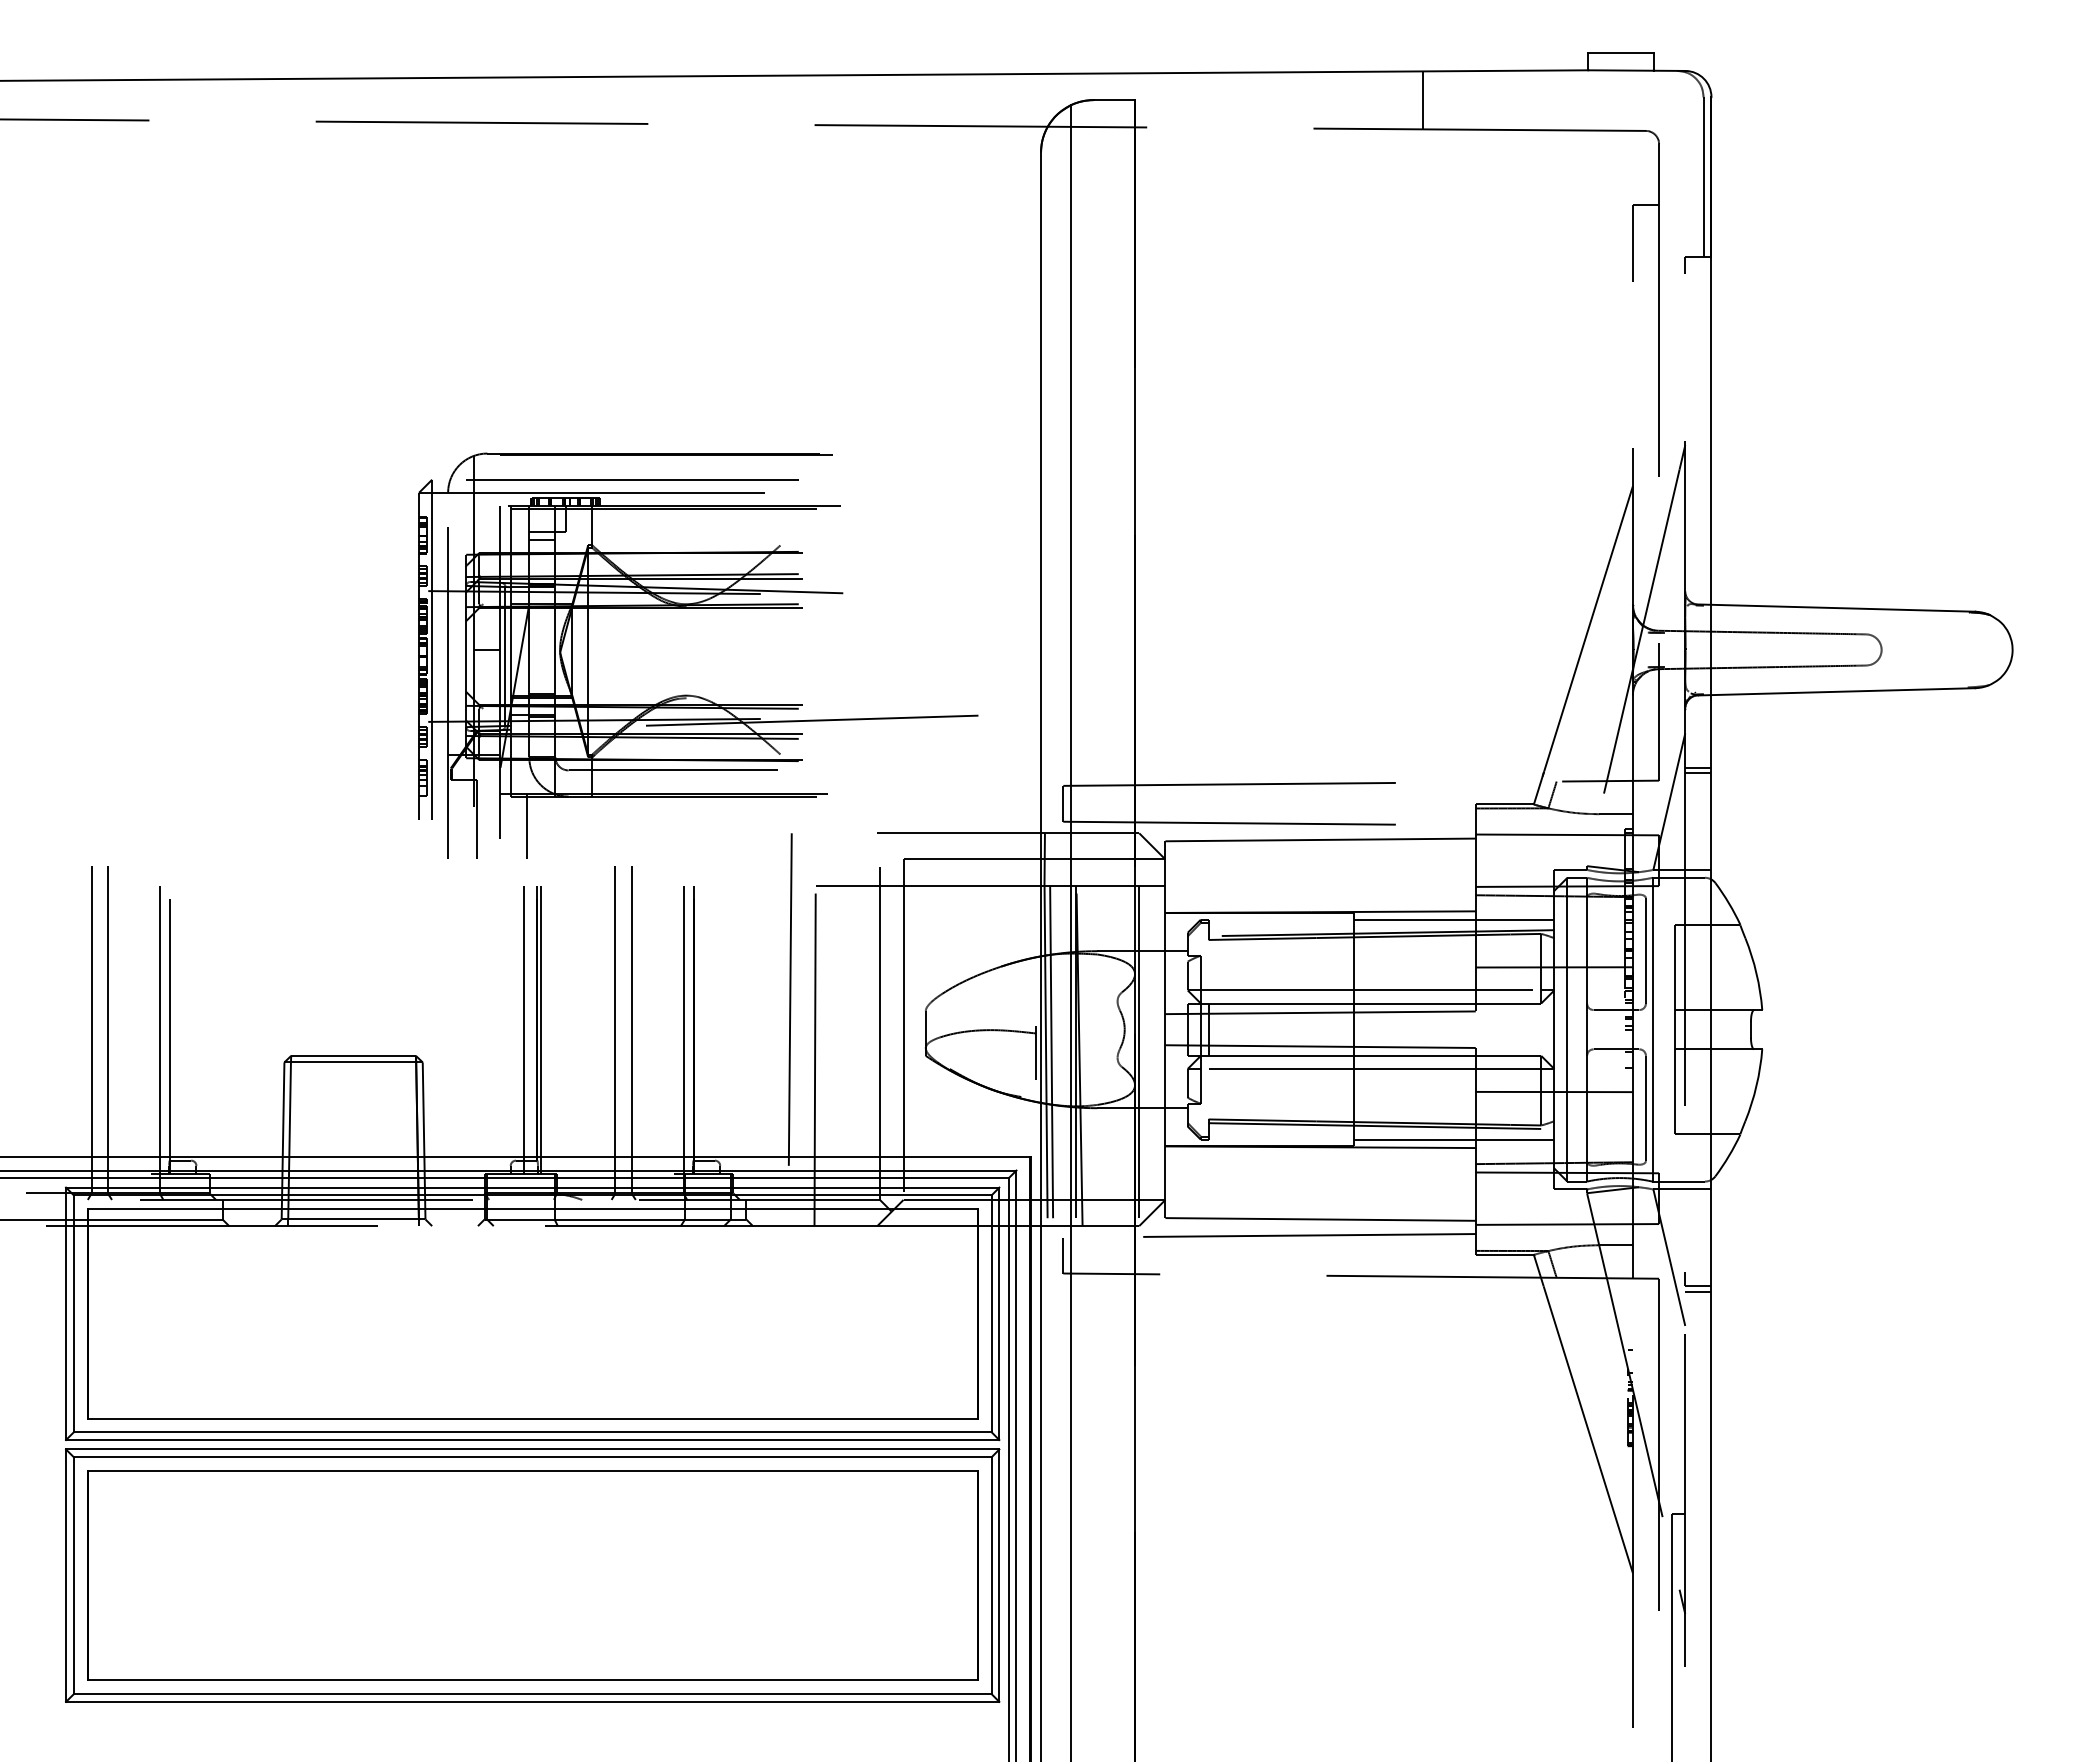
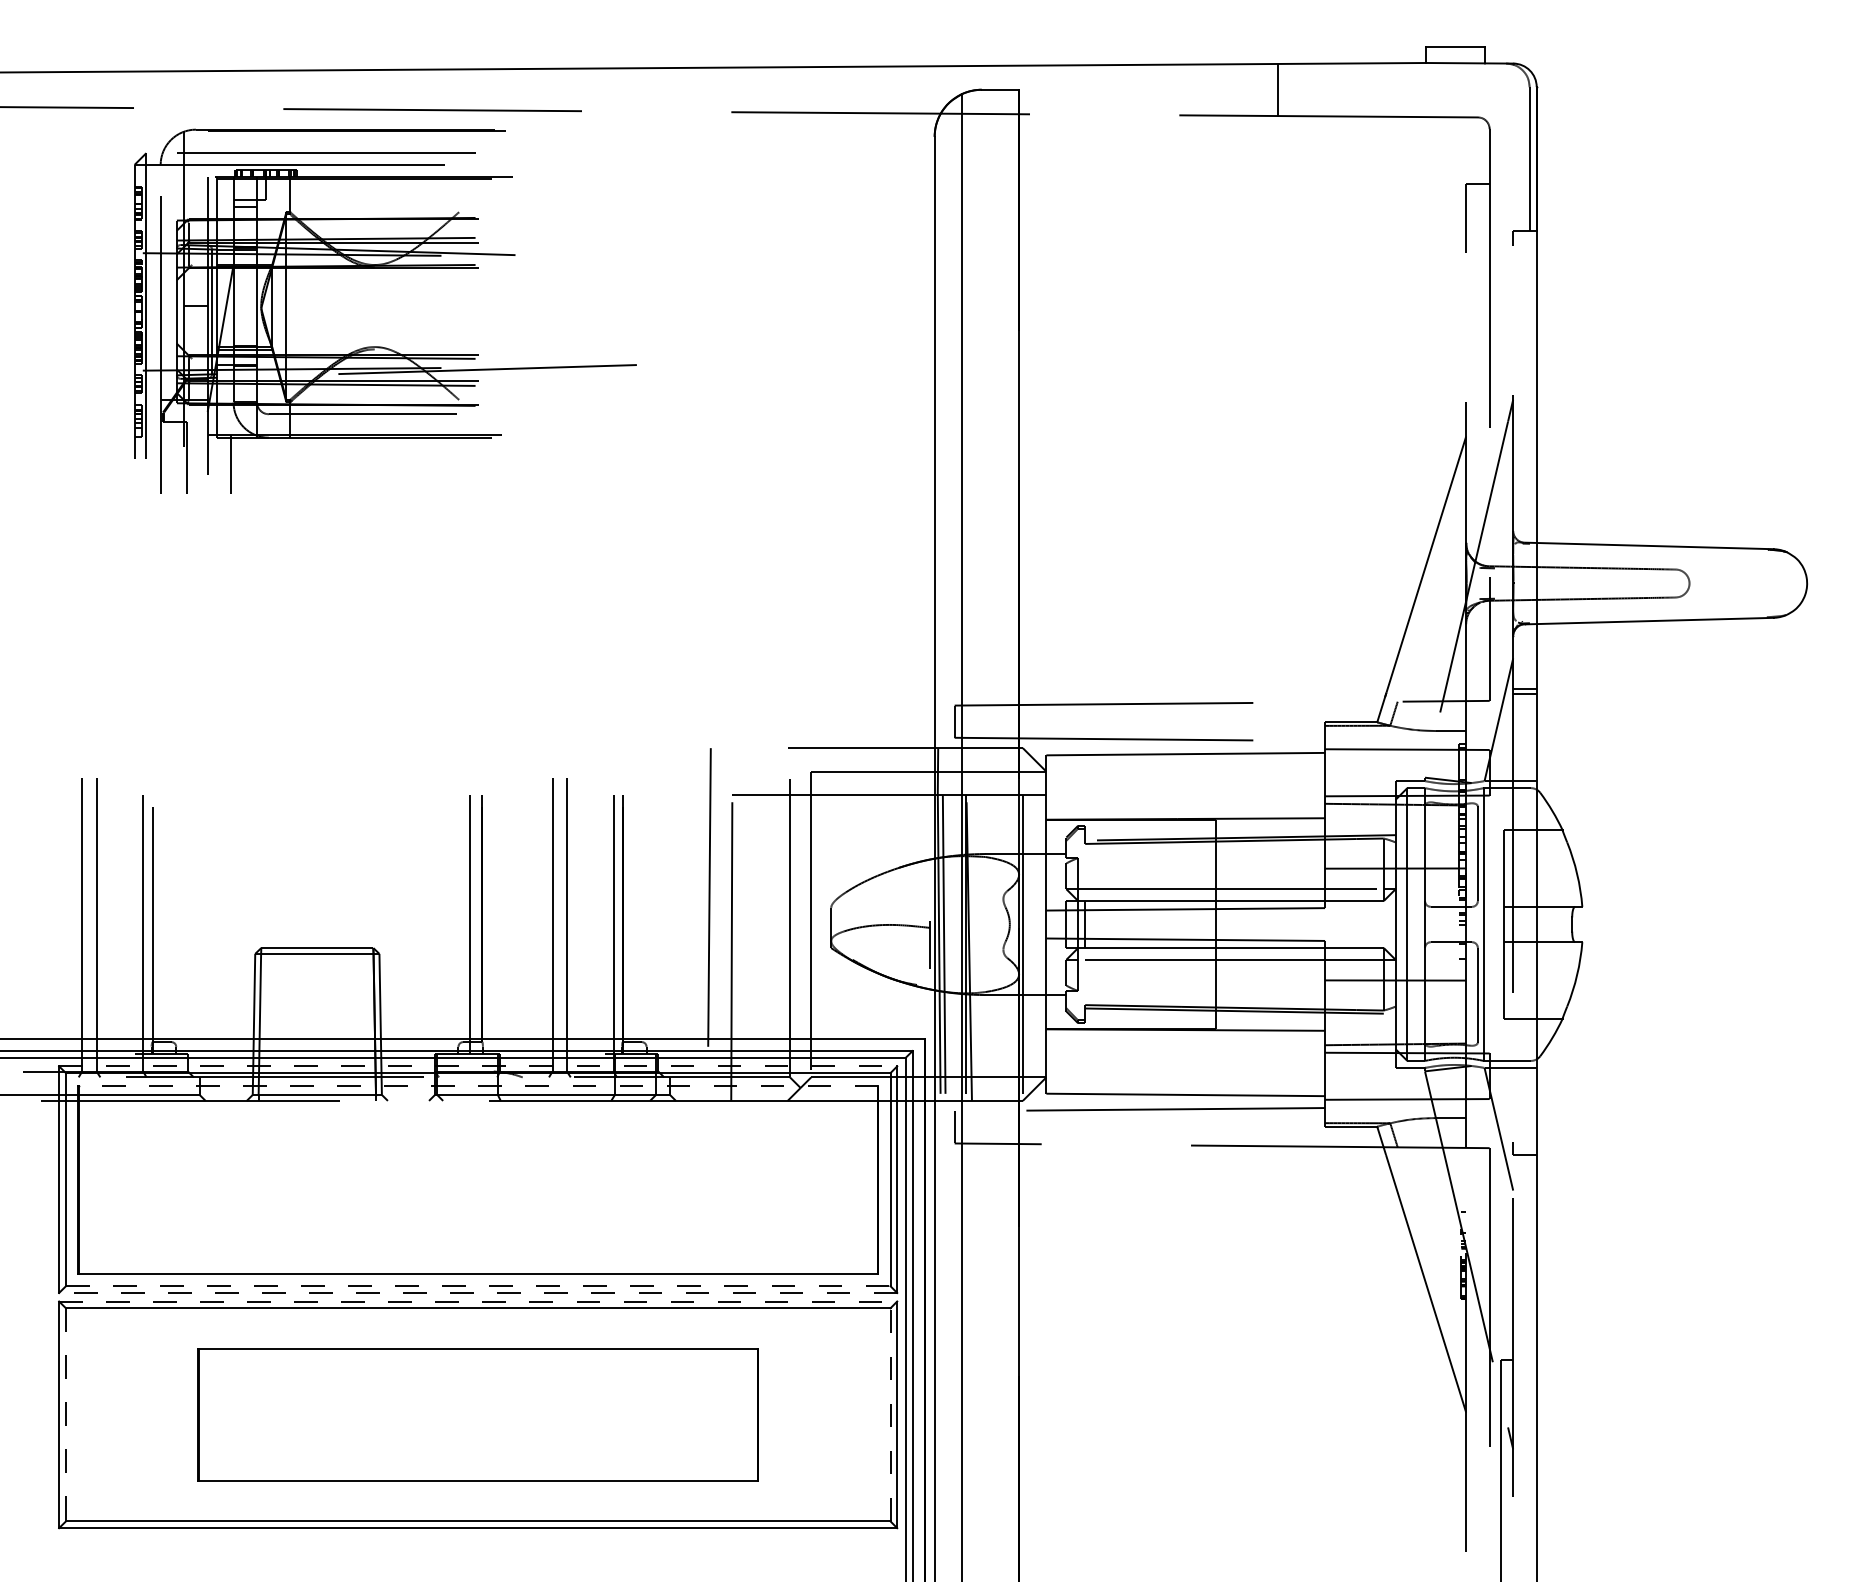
part: (690, 694) -> (378, 346), moved
line: (1453, 919) -> (1305, 825), removed
line: (540, 1029) -> (485, 924), removed
line: (1453, 1139) -> (1305, 1023), removed
line: (532, 1187) -> (478, 1066), solid -> dashed
line: (532, 1209) -> (478, 1085), solid -> dashed
line: (1698, 1291) -> (1525, 1159), removed
line: (533, 1432) -> (478, 1286), solid -> dashed
line: (532, 1440) -> (478, 1293), solid -> dashed
line: (532, 1449) -> (478, 1301), solid -> dashed
line: (73, 1575) -> (65, 1414), solid -> dashed
part: (532, 1575) -> (478, 1414), size x0.7
line: (991, 1575) -> (890, 1414), solid -> dashed

